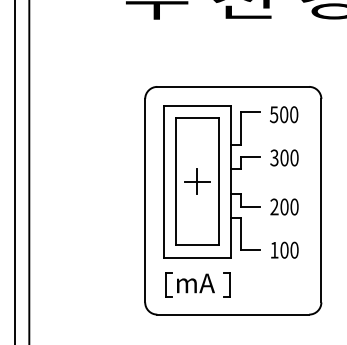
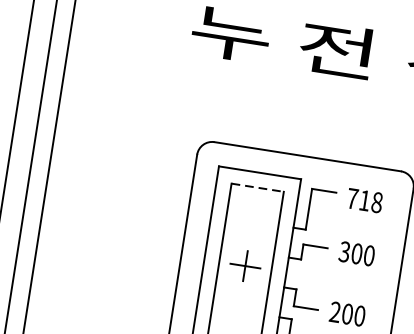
text: (284, 114) -> (365, 200), 500 -> 718
line: (197, 117) -> (257, 187), solid -> dashed

